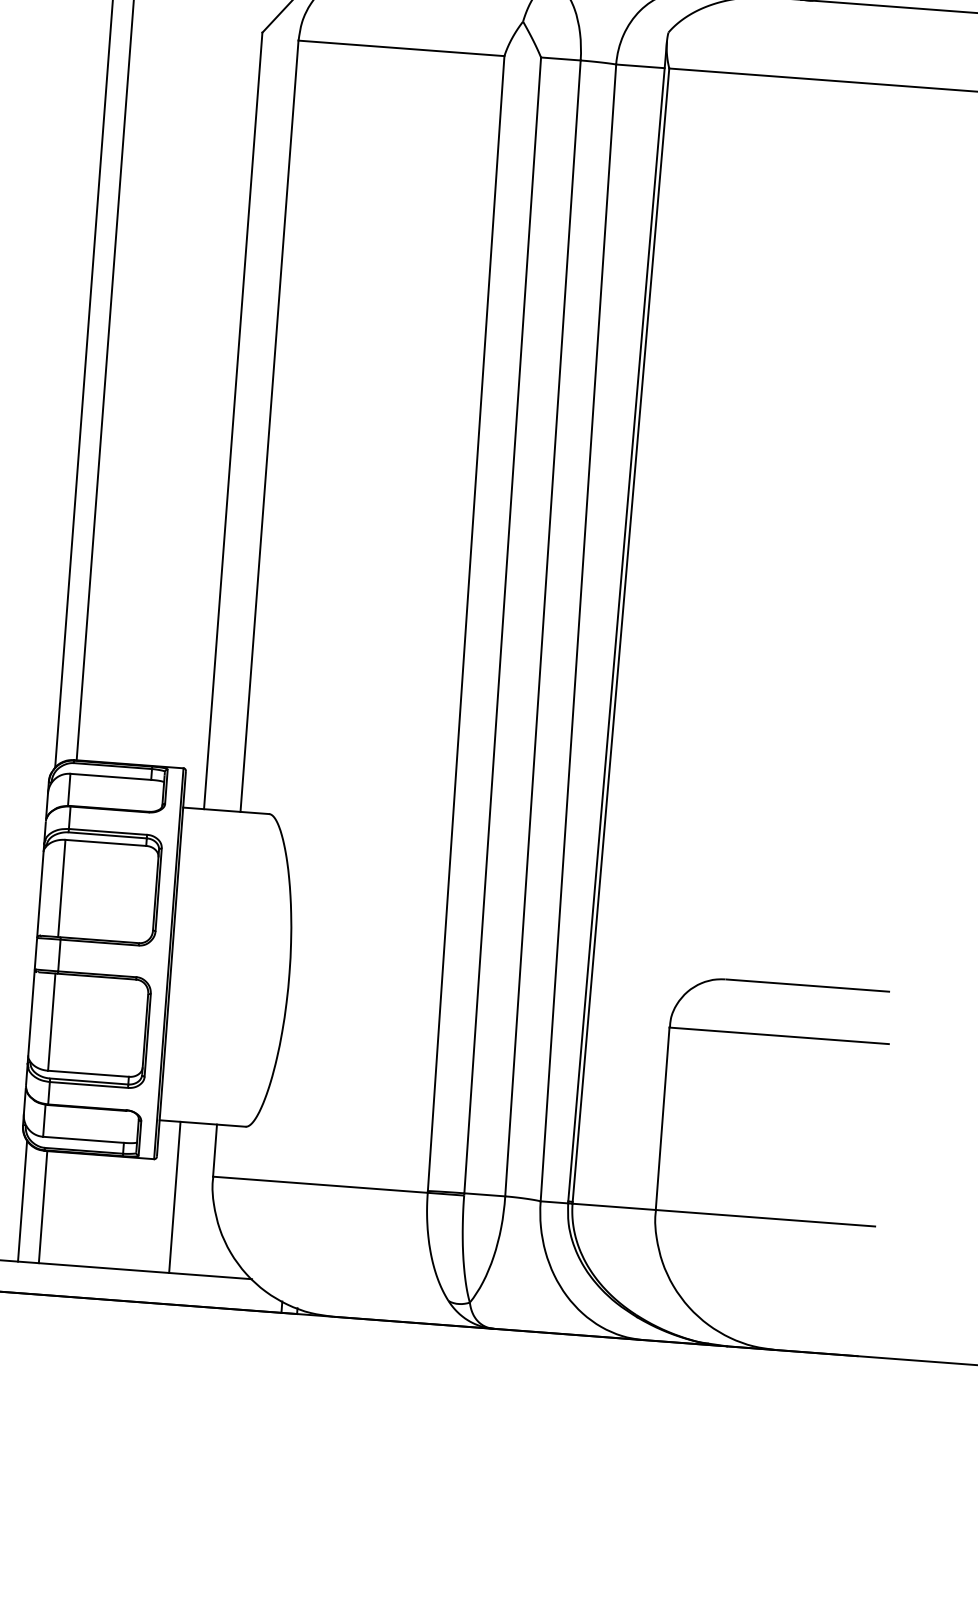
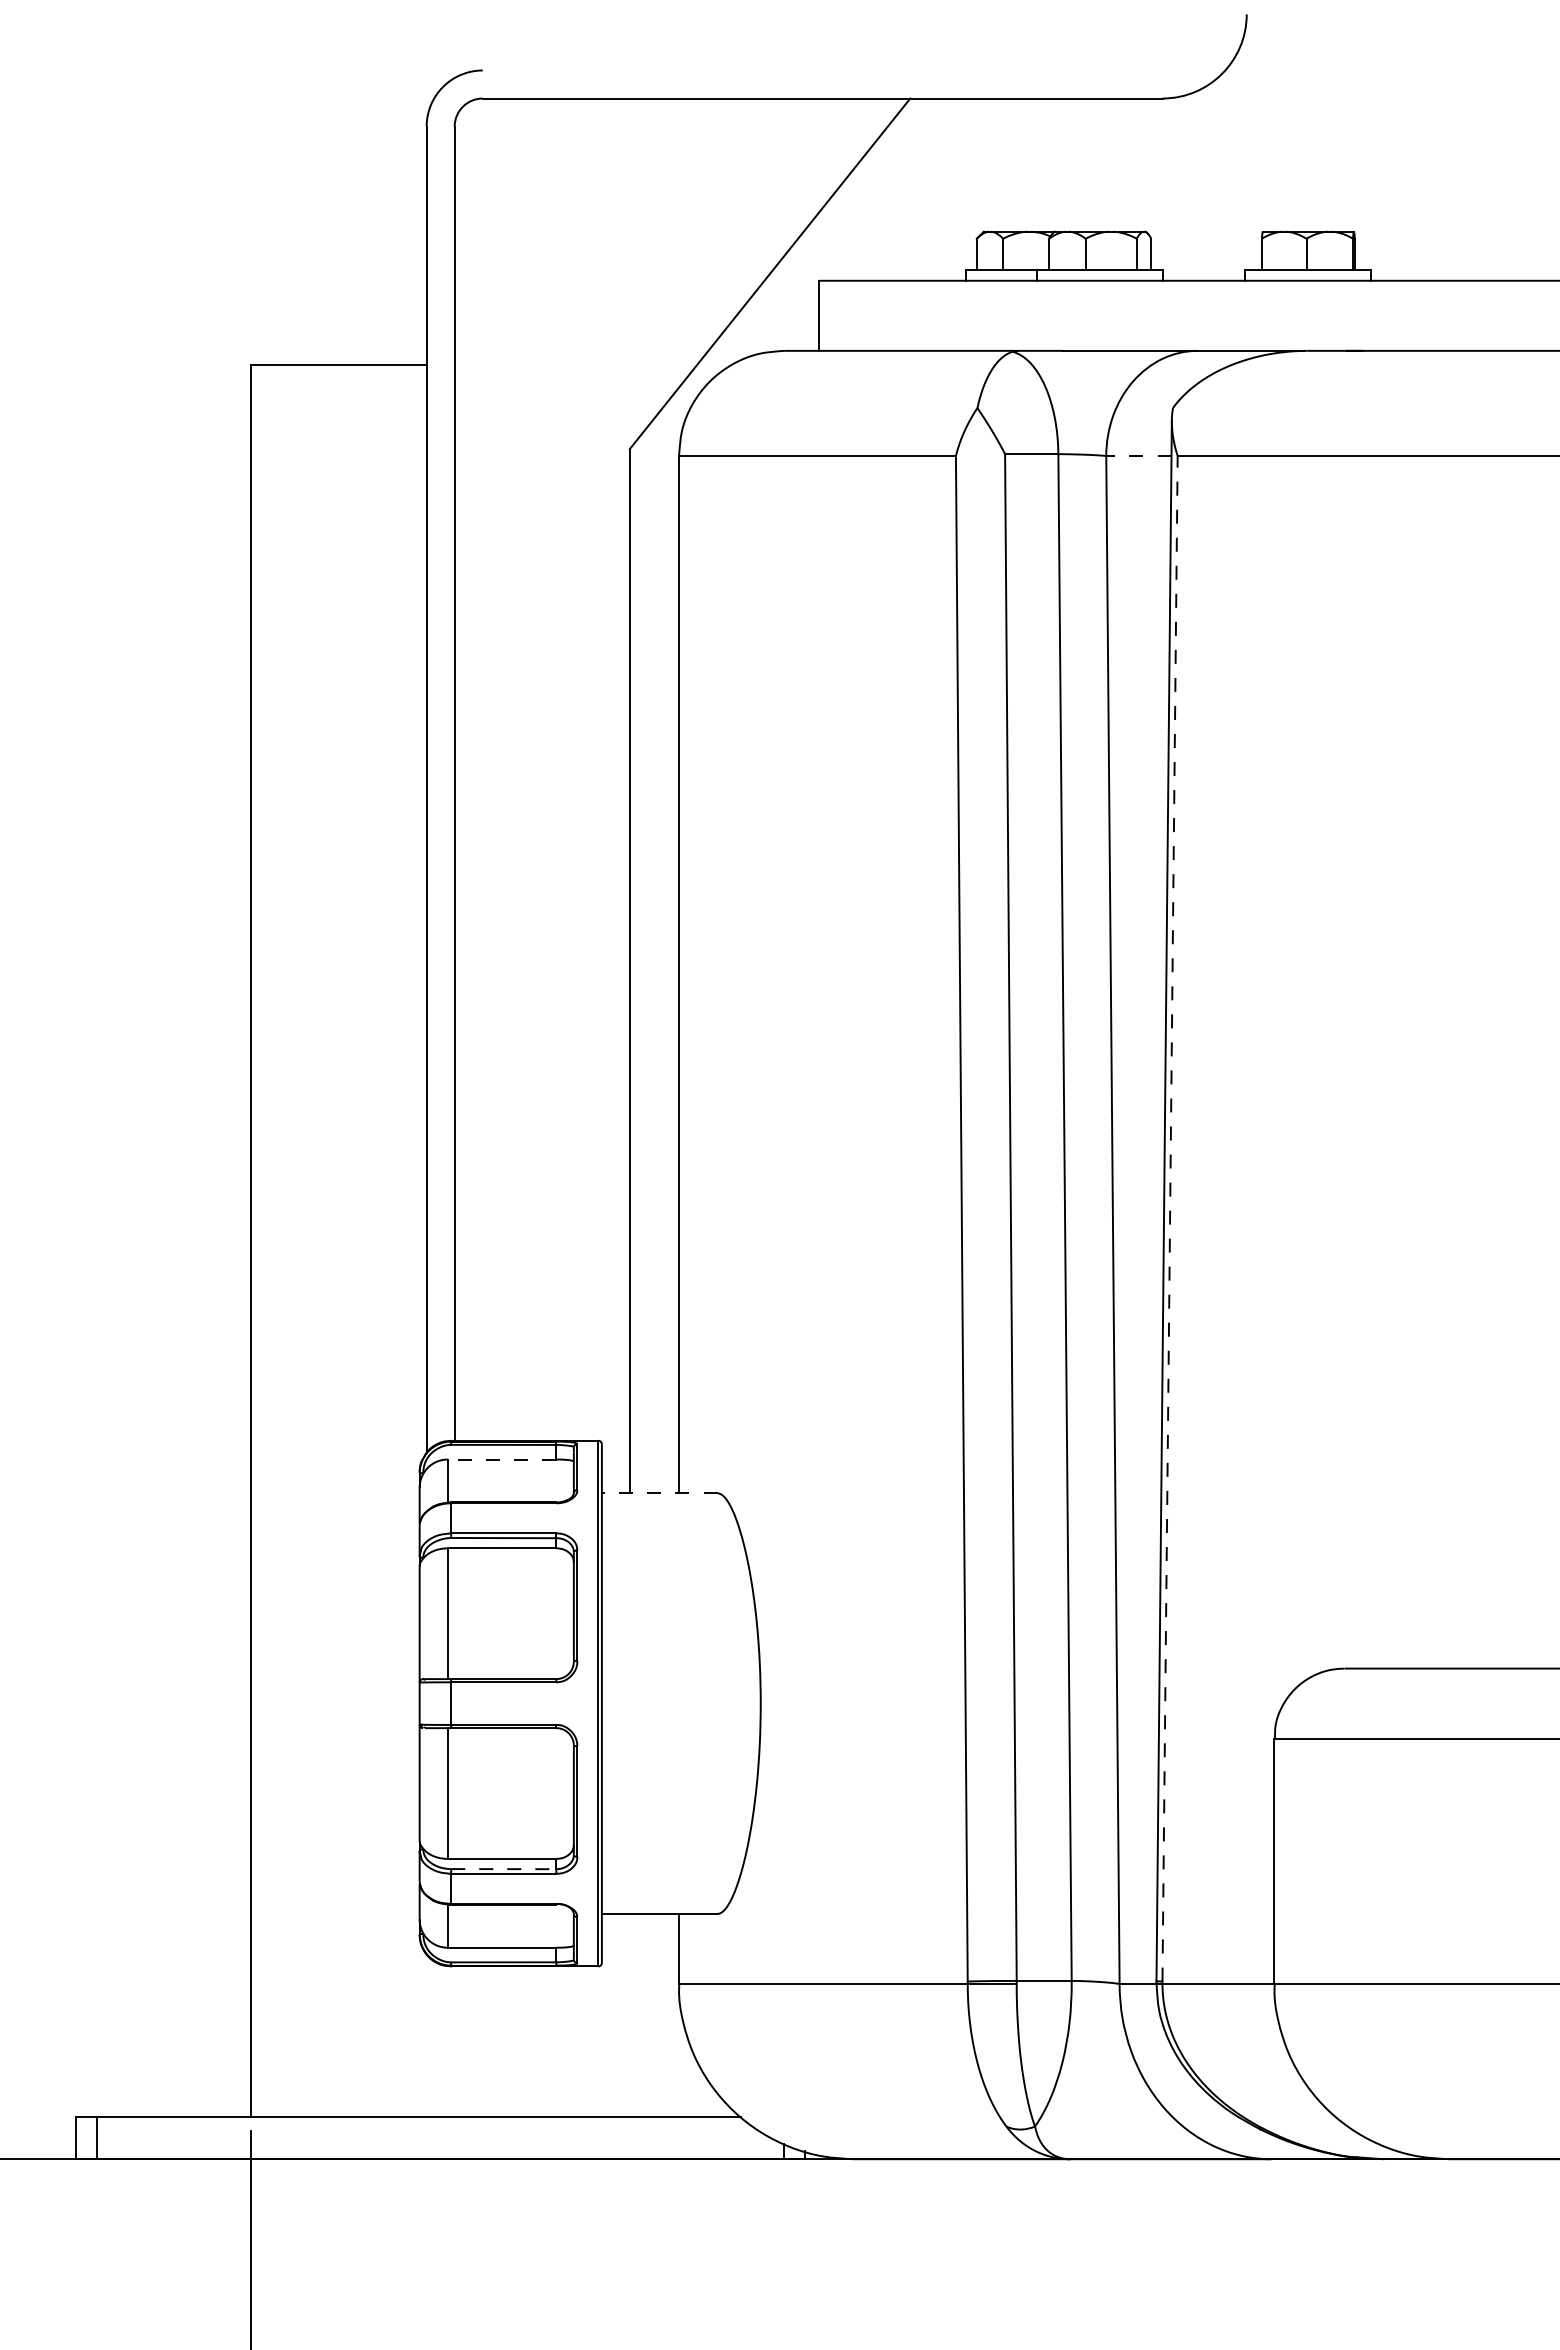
line: (640, 66) -> (1138, 456), solid -> dashed
line: (621, 635) -> (1170, 1218), solid -> dashed
line: (110, 776) -> (501, 1459), solid -> dashed
line: (226, 810) -> (659, 1493), solid -> dashed
line: (89, 1081) -> (503, 1869), solid -> dashed
line: (174, 1197) -> (629, 2015), removed
line: (22, 1200) -> (426, 2035), removed
line: (42, 1206) -> (454, 2041), removed

